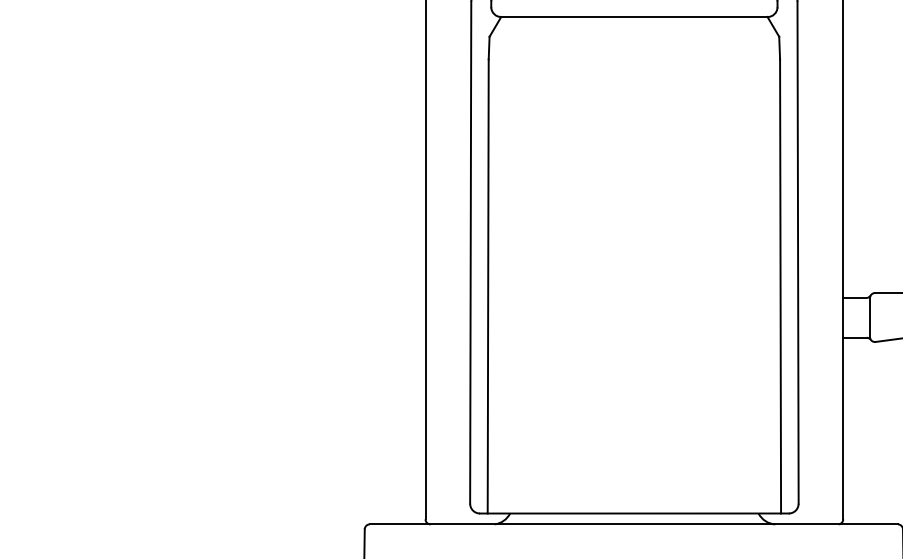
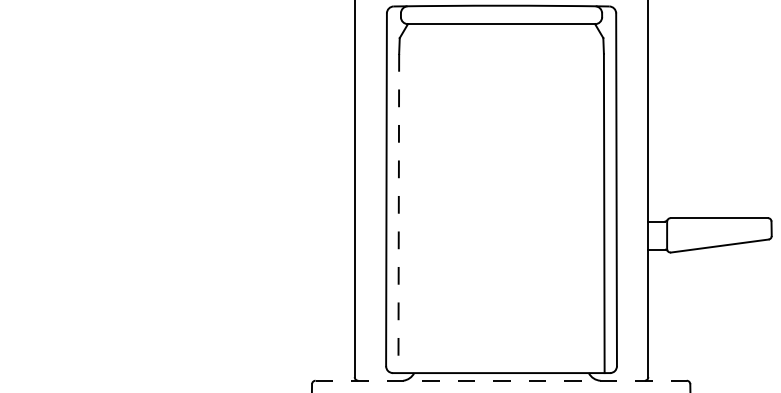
line: (487, 286) -> (398, 213), solid -> dashed
line: (634, 524) -> (501, 380), solid -> dashed

